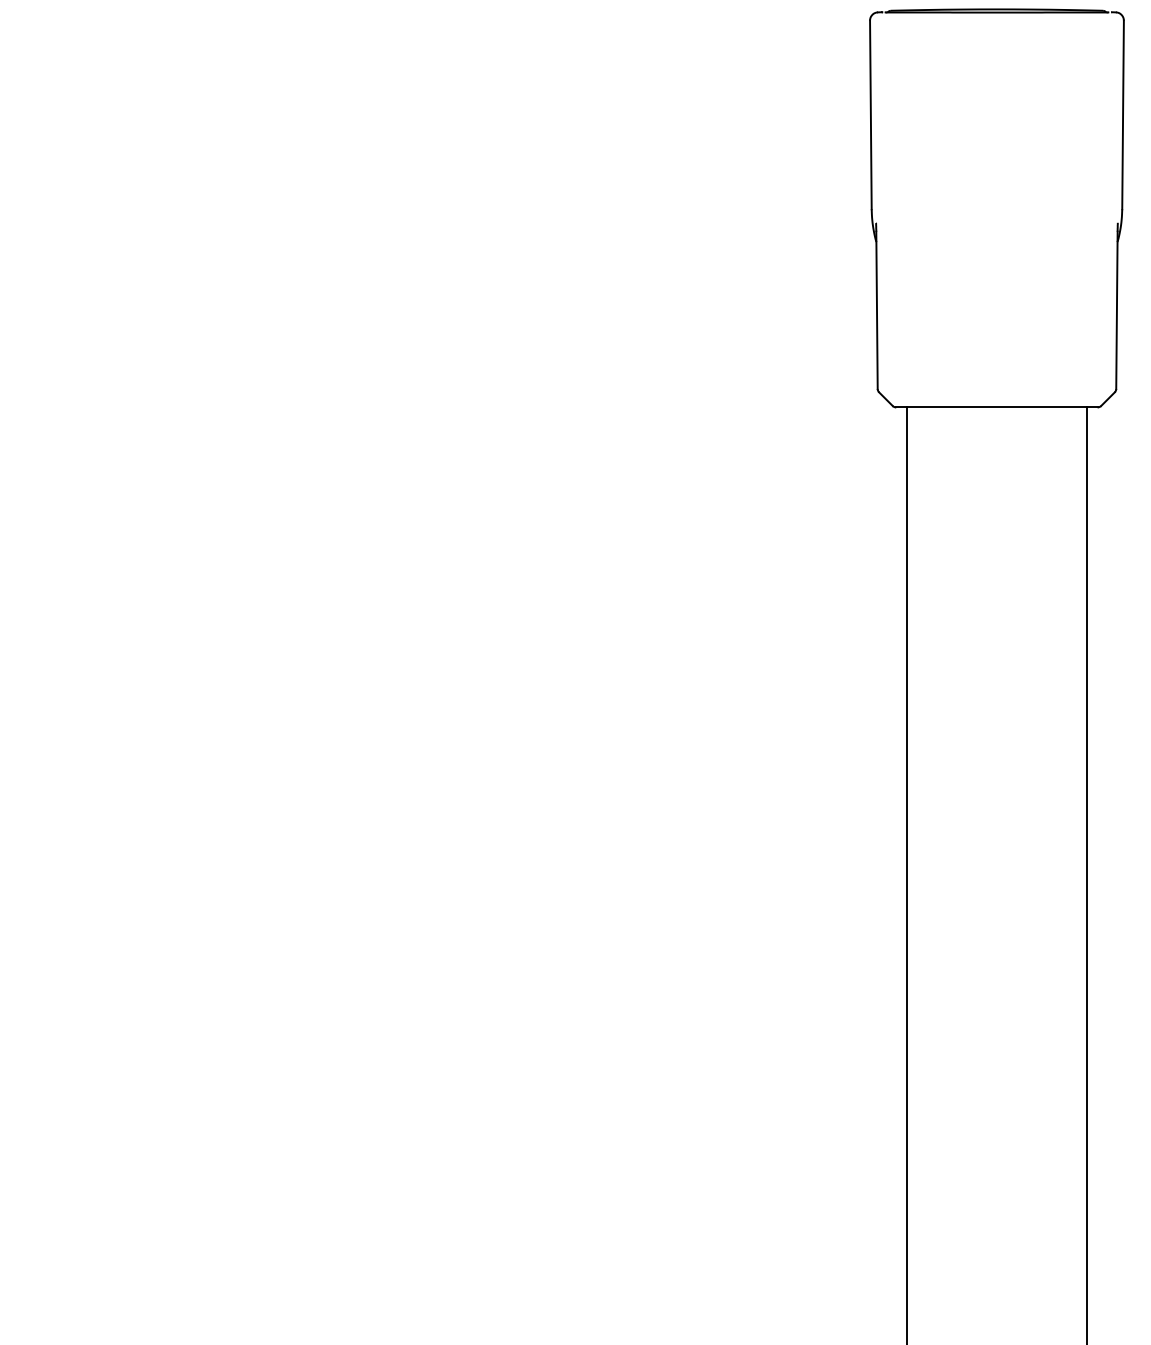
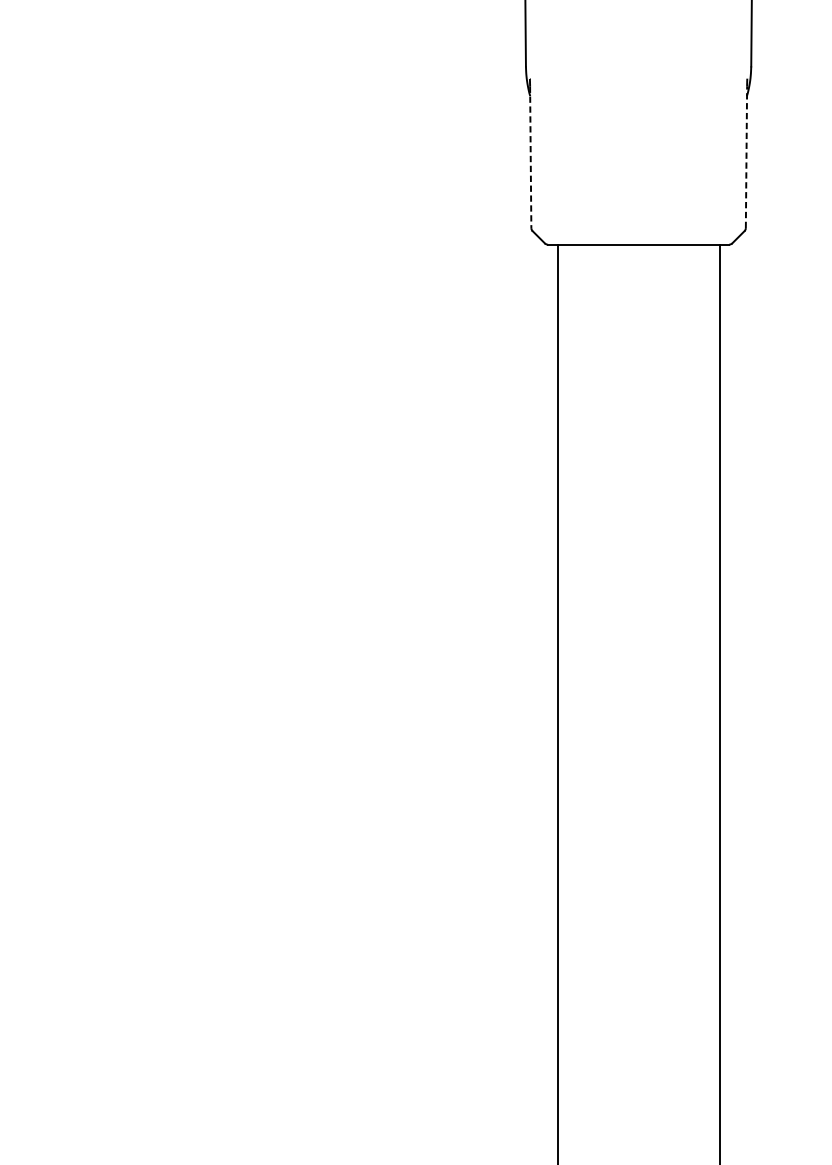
line: (877, 310) -> (531, 157), solid -> dashed
line: (1116, 310) -> (746, 157), solid -> dashed

